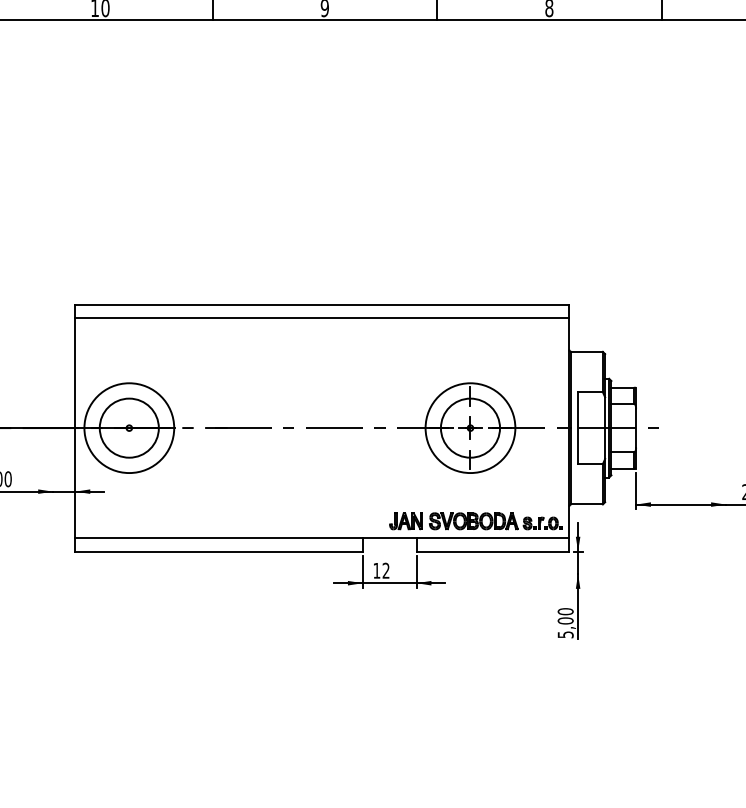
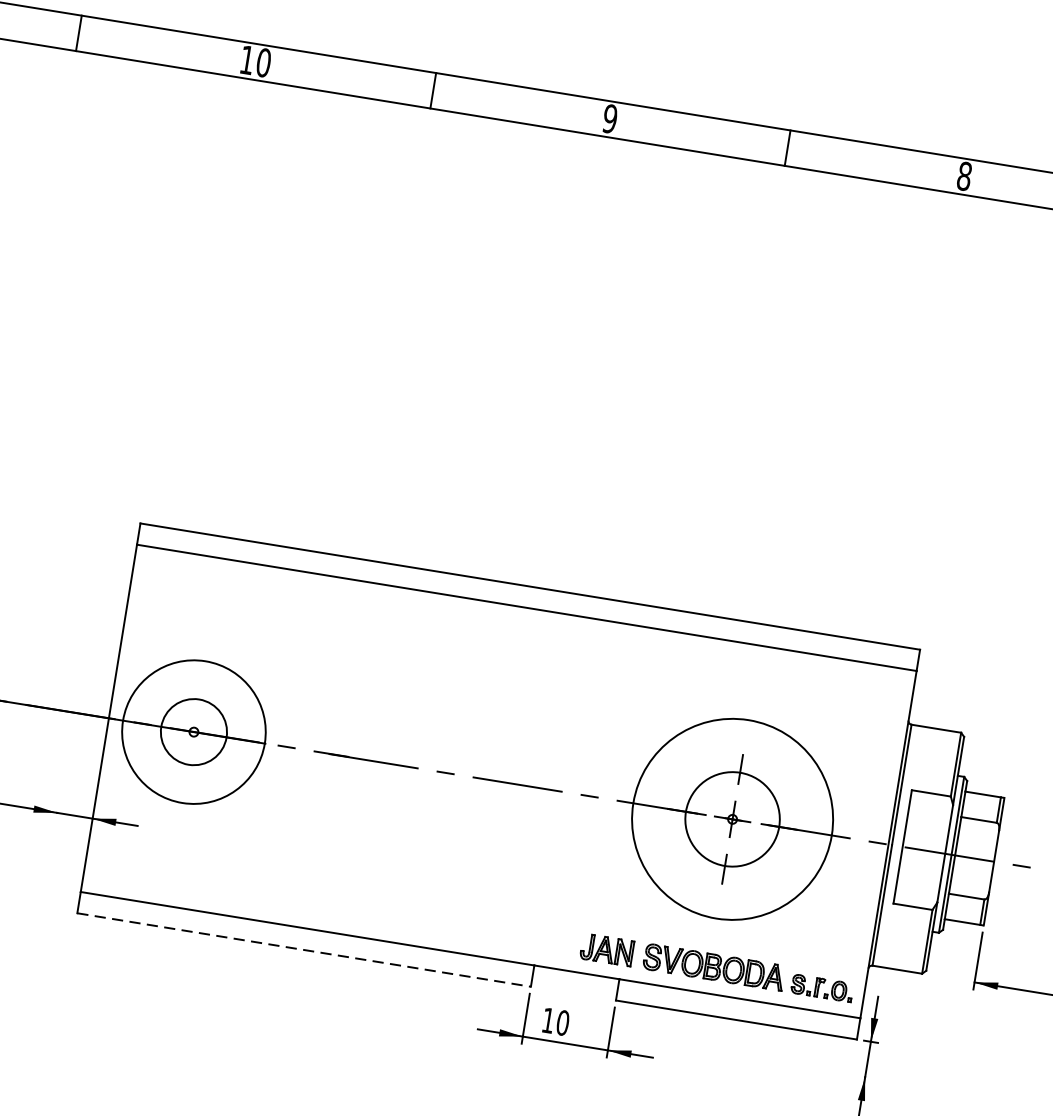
circle: (128, 427) -> (192, 730), size x0.7
circle: (470, 428) -> (732, 819), size x1.4
line: (219, 551) -> (304, 949), solid -> dashed
text: (385, 570) -> (562, 1022), 12 -> 10

